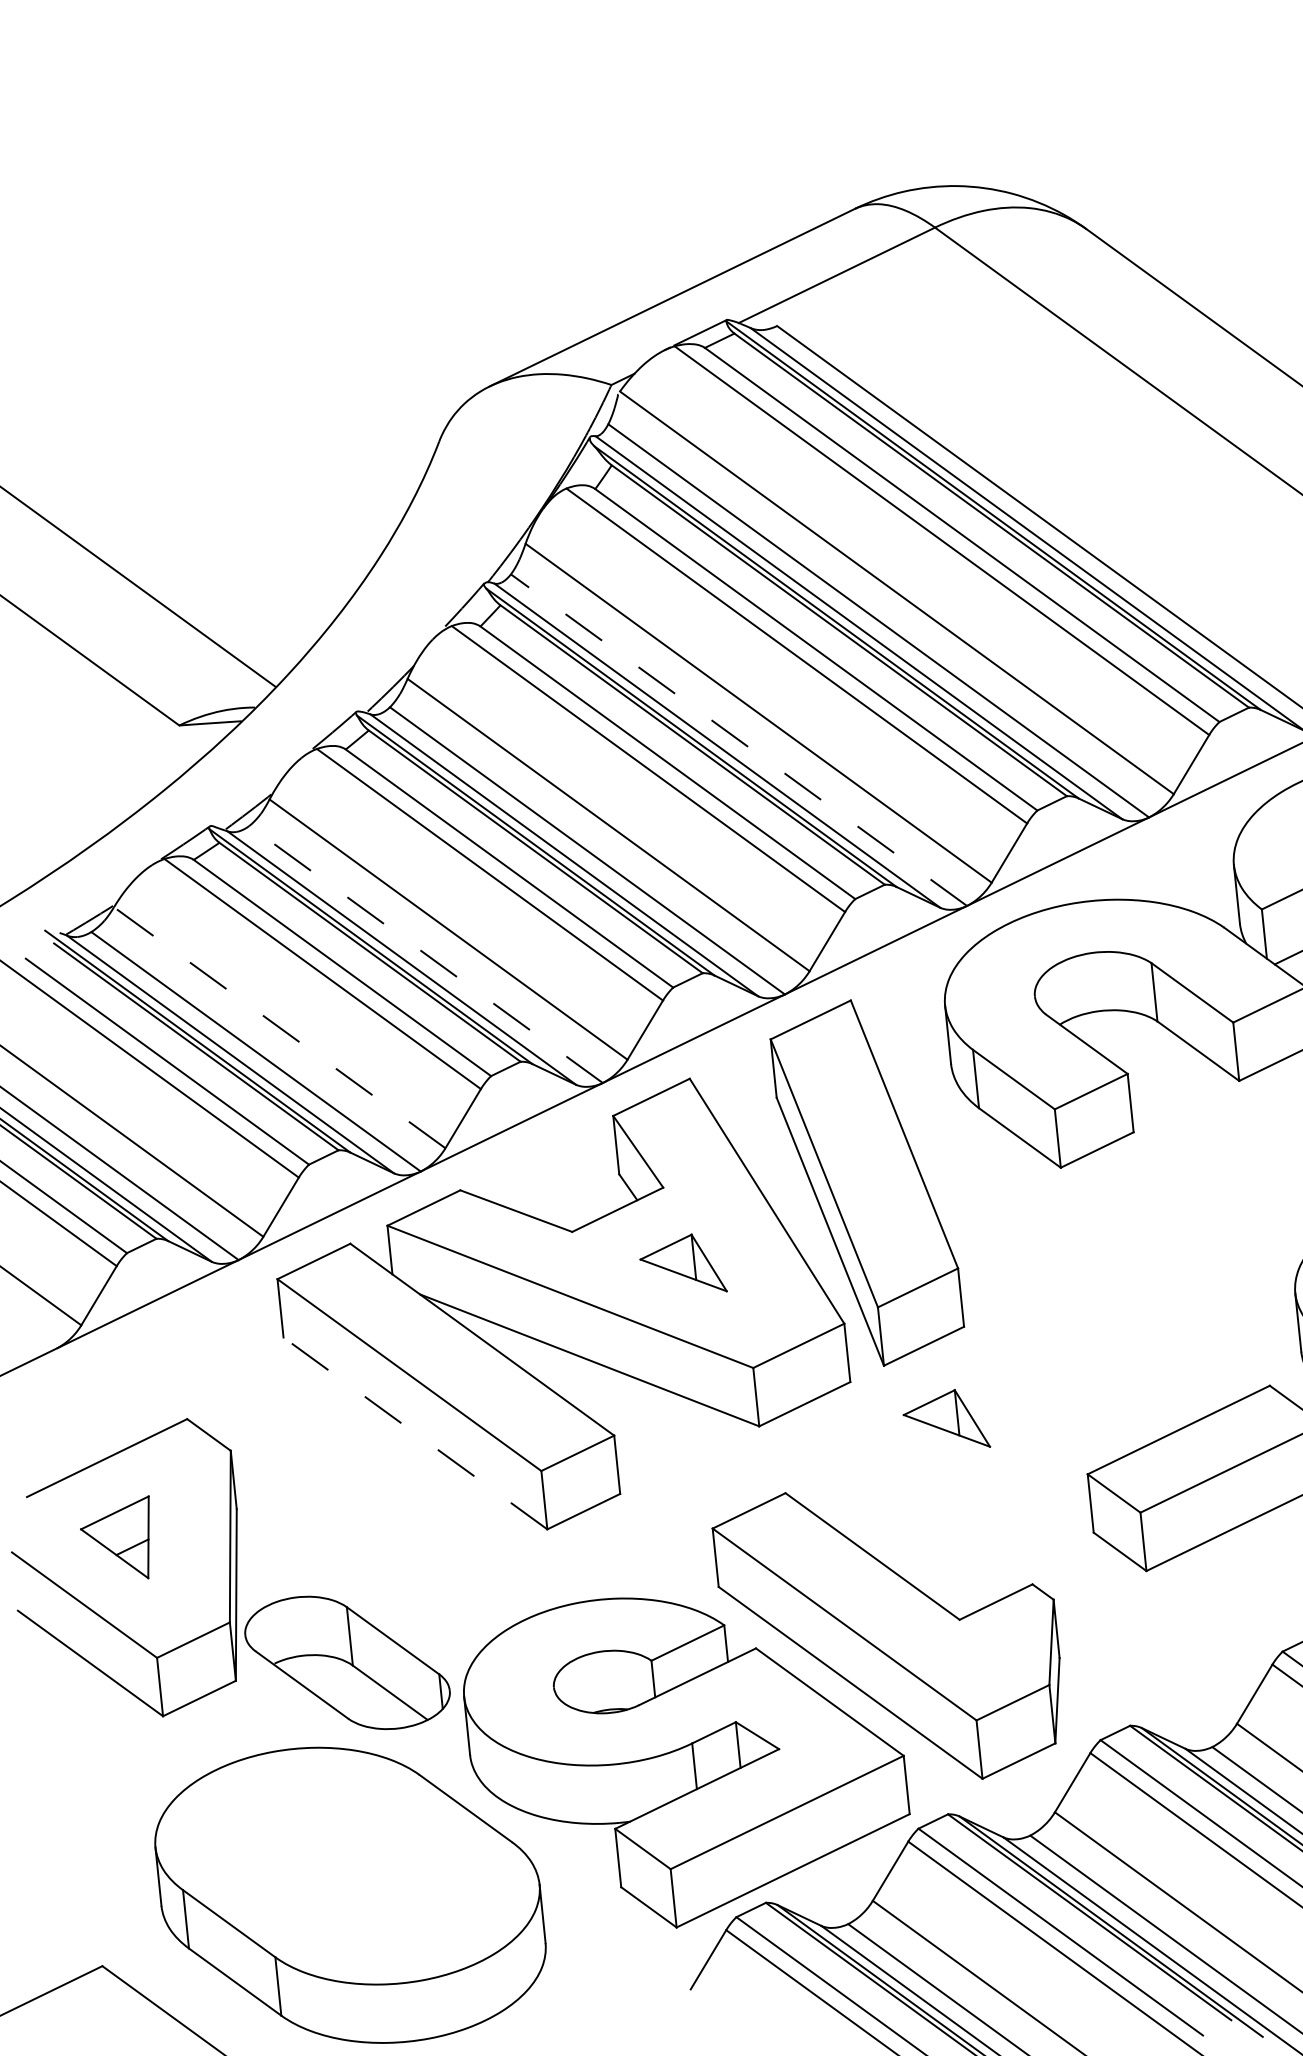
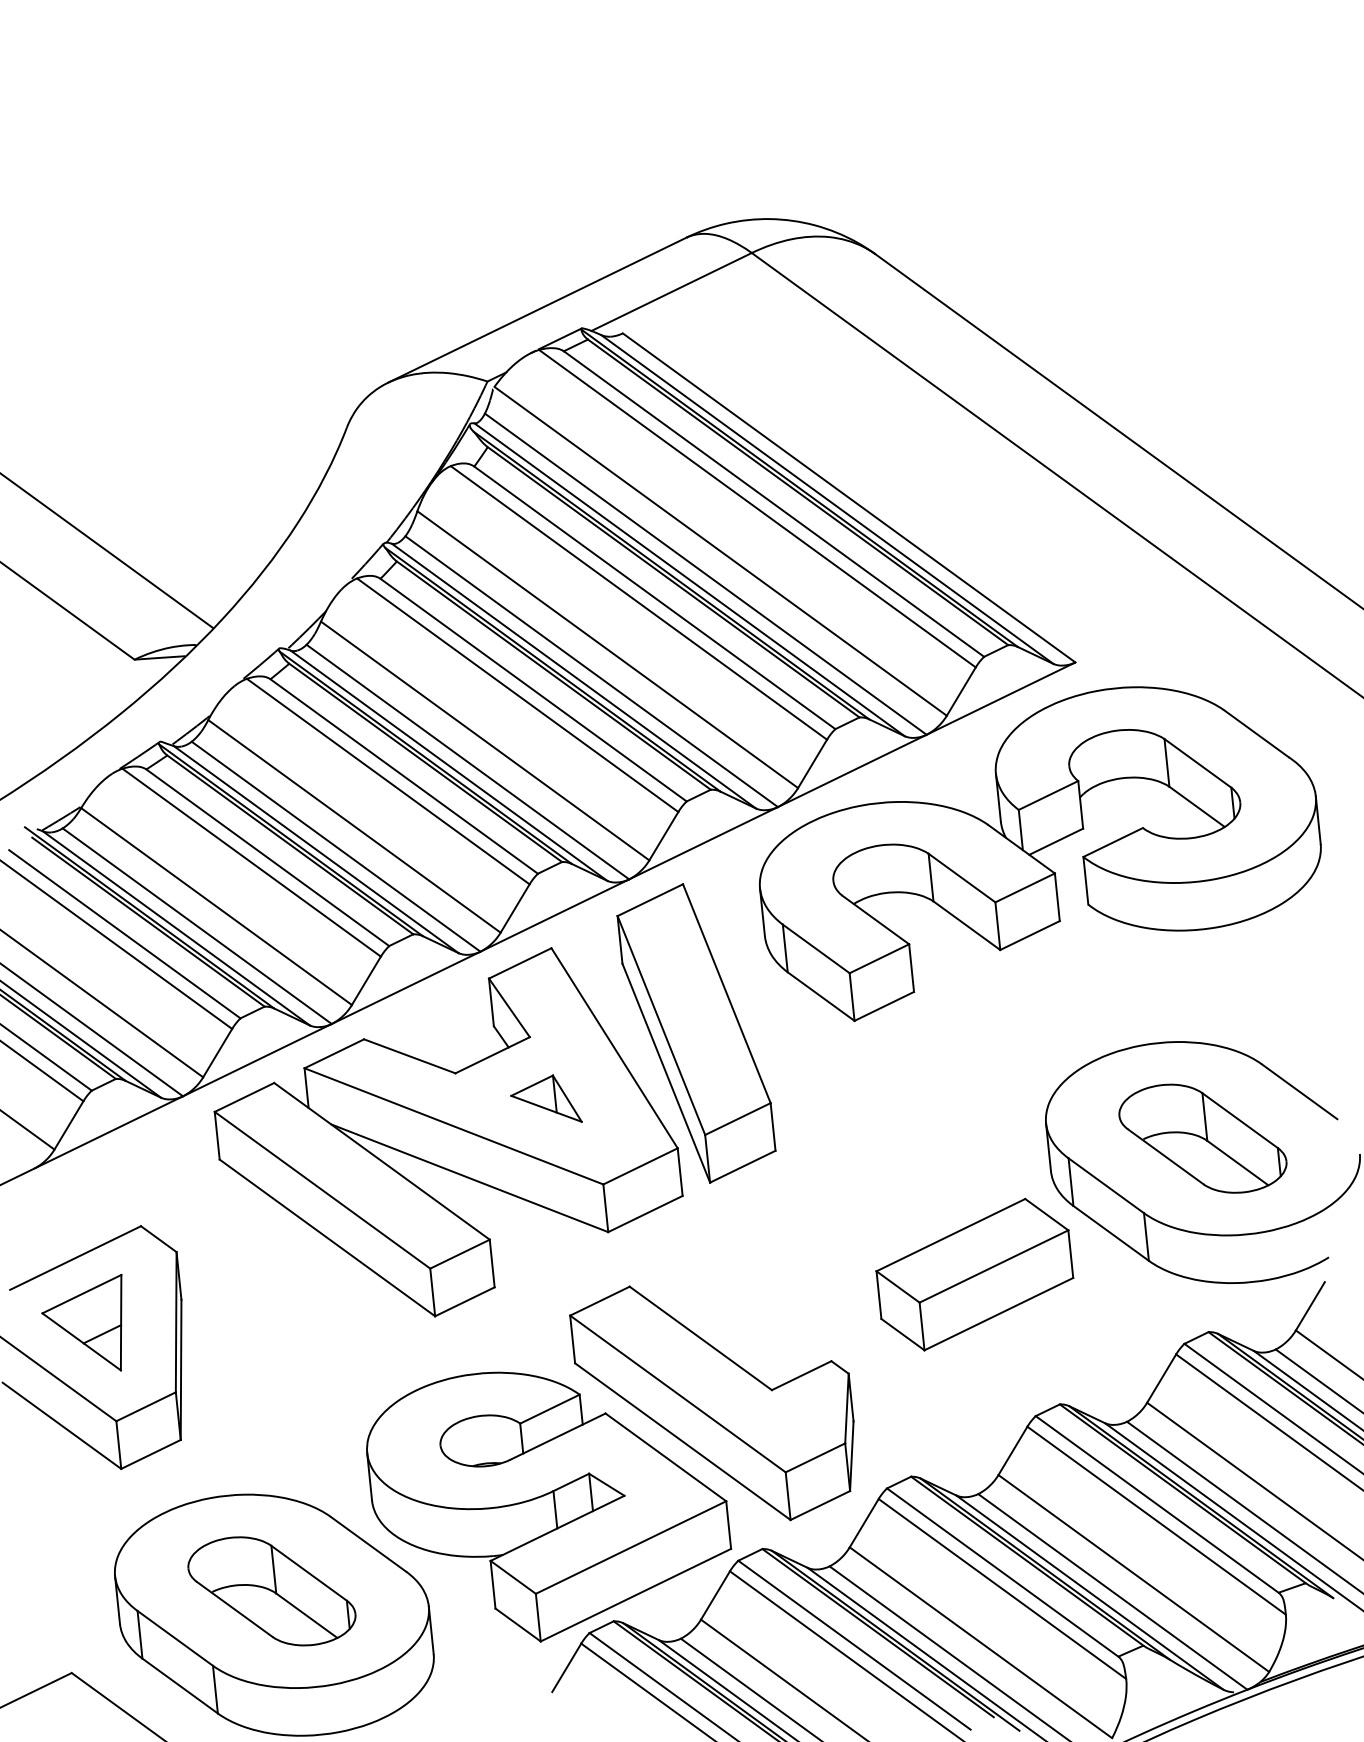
line: (738, 739) -> (591, 671), dashed -> solid
line: (426, 954) -> (336, 846), dashed -> solid
line: (279, 1027) -> (216, 906), dashed -> solid
part: (946, 1418) -> (761, 1225), removed
line: (415, 1432) -> (327, 1237), dashed -> solid
part: (114, 1536) -> (81, 1322), size x1.43
part: (346, 1663) -> (271, 1591), moved

